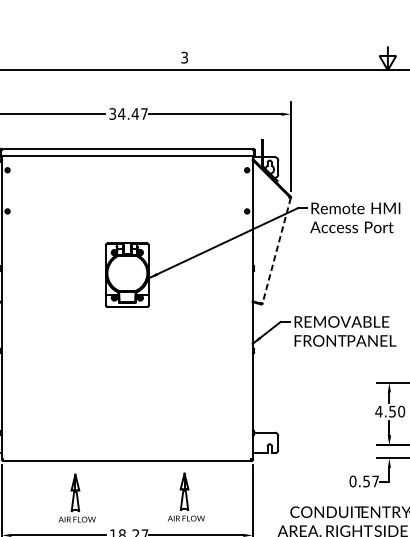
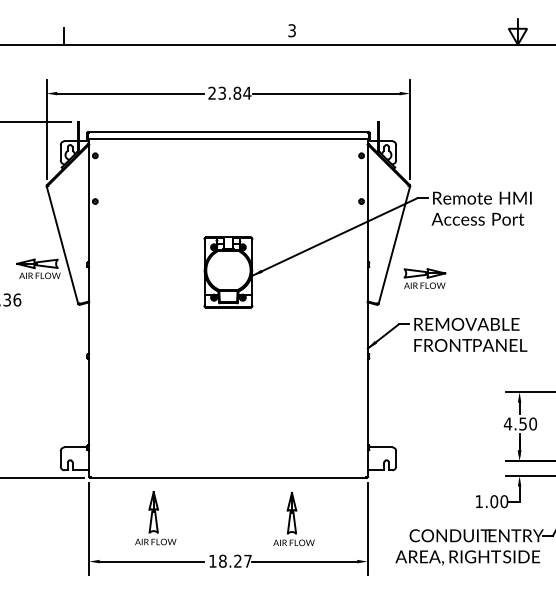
text: (128, 113) -> (229, 92), 34.47 -> 23.84
line: (276, 250) -> (394, 245), dashed -> solid
part: (303, 280) -> (424, 278), added
text: (364, 481) -> (491, 501), 0.57 -> 1.00
part: (77, 498) -> (155, 518), moved

